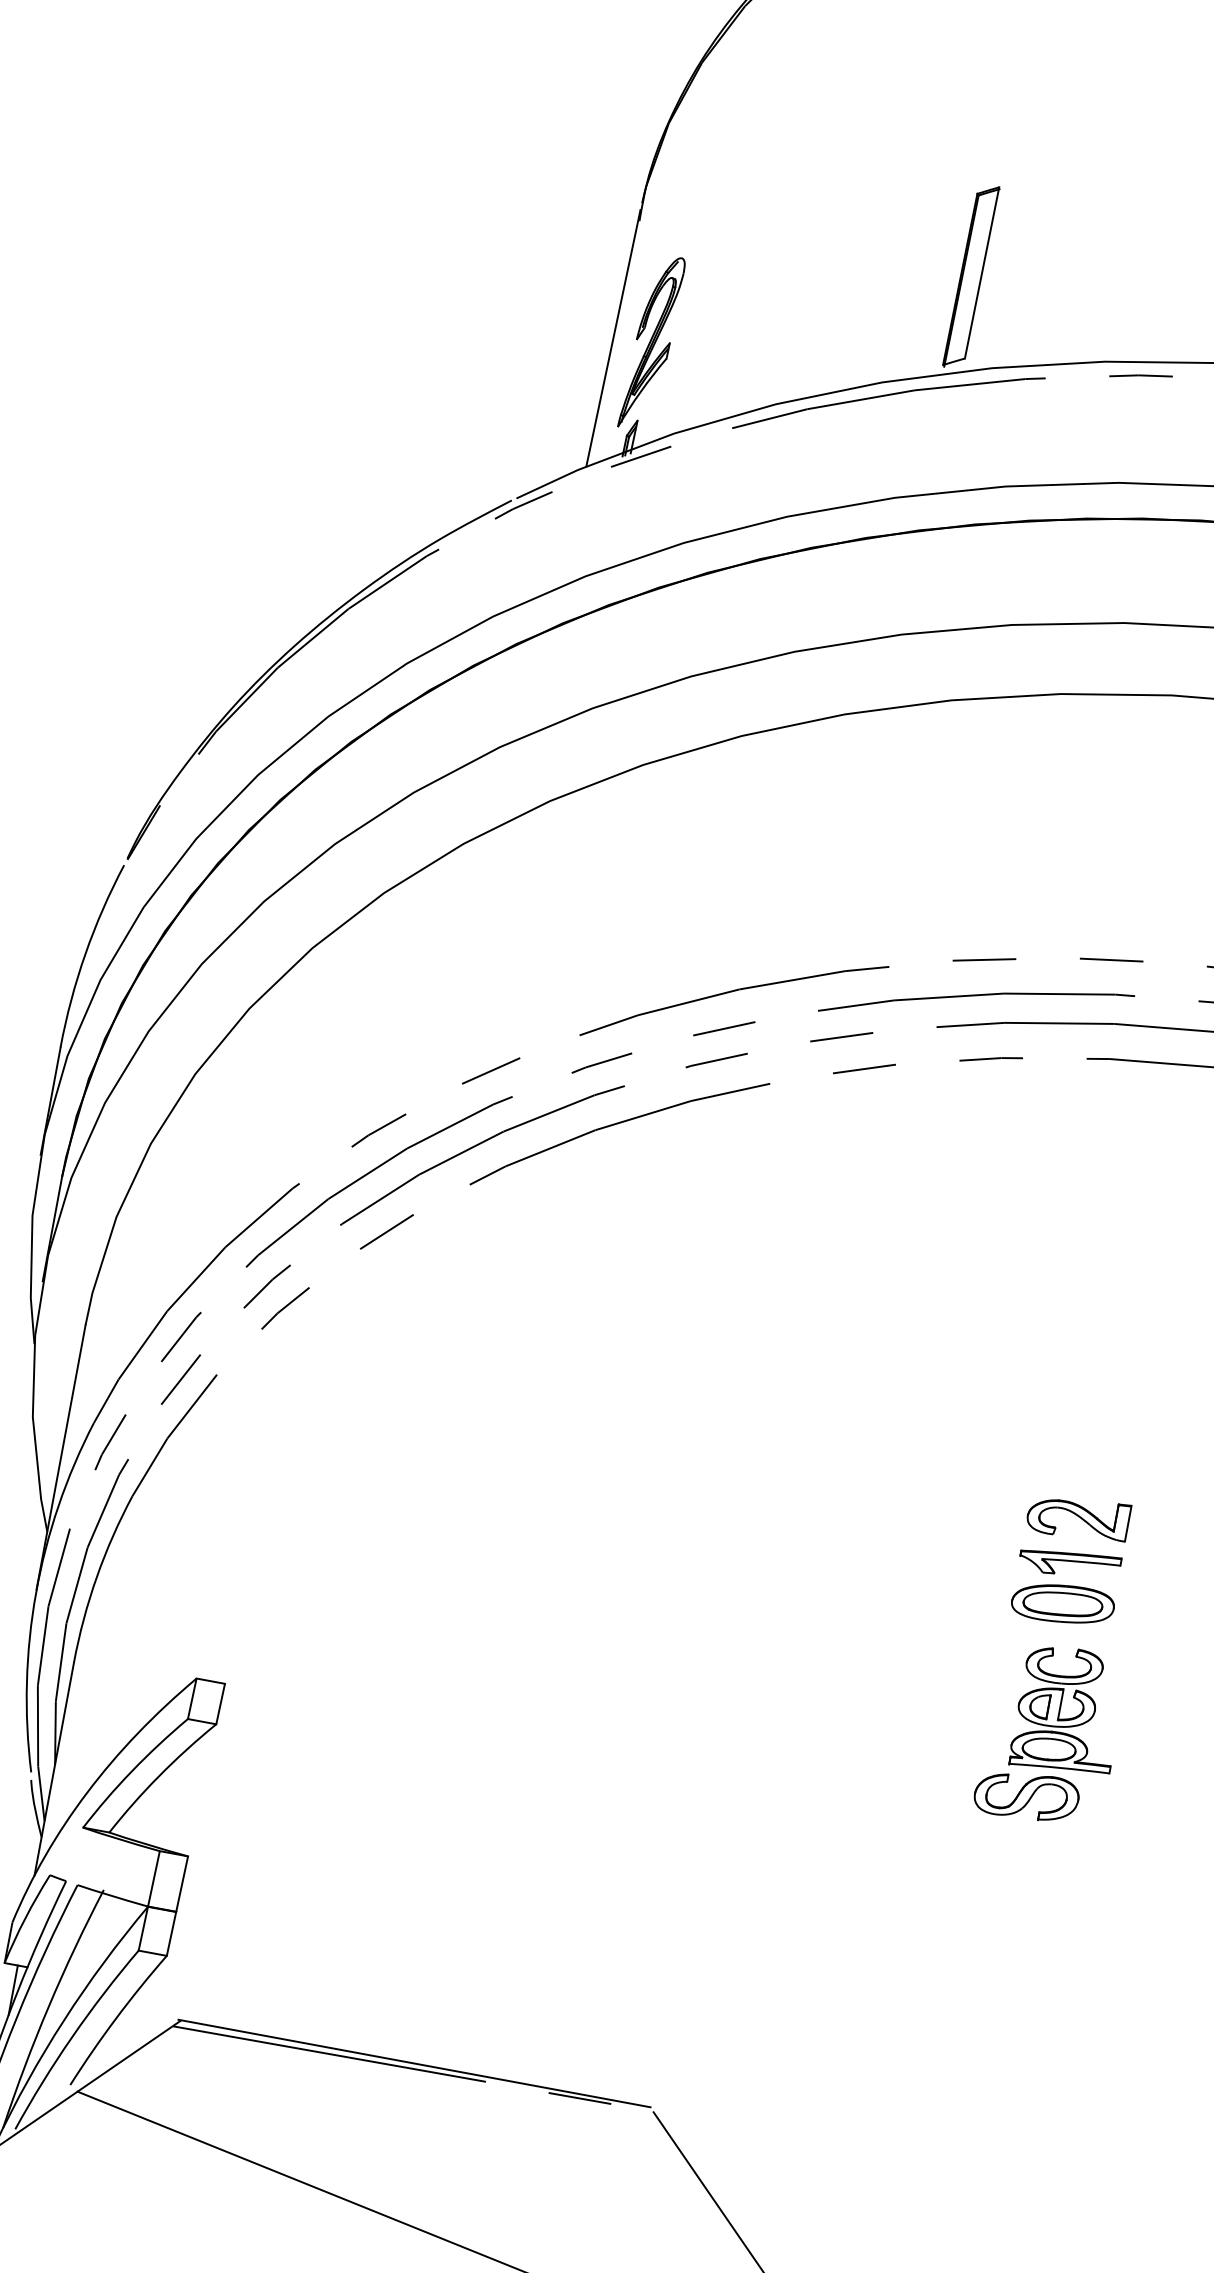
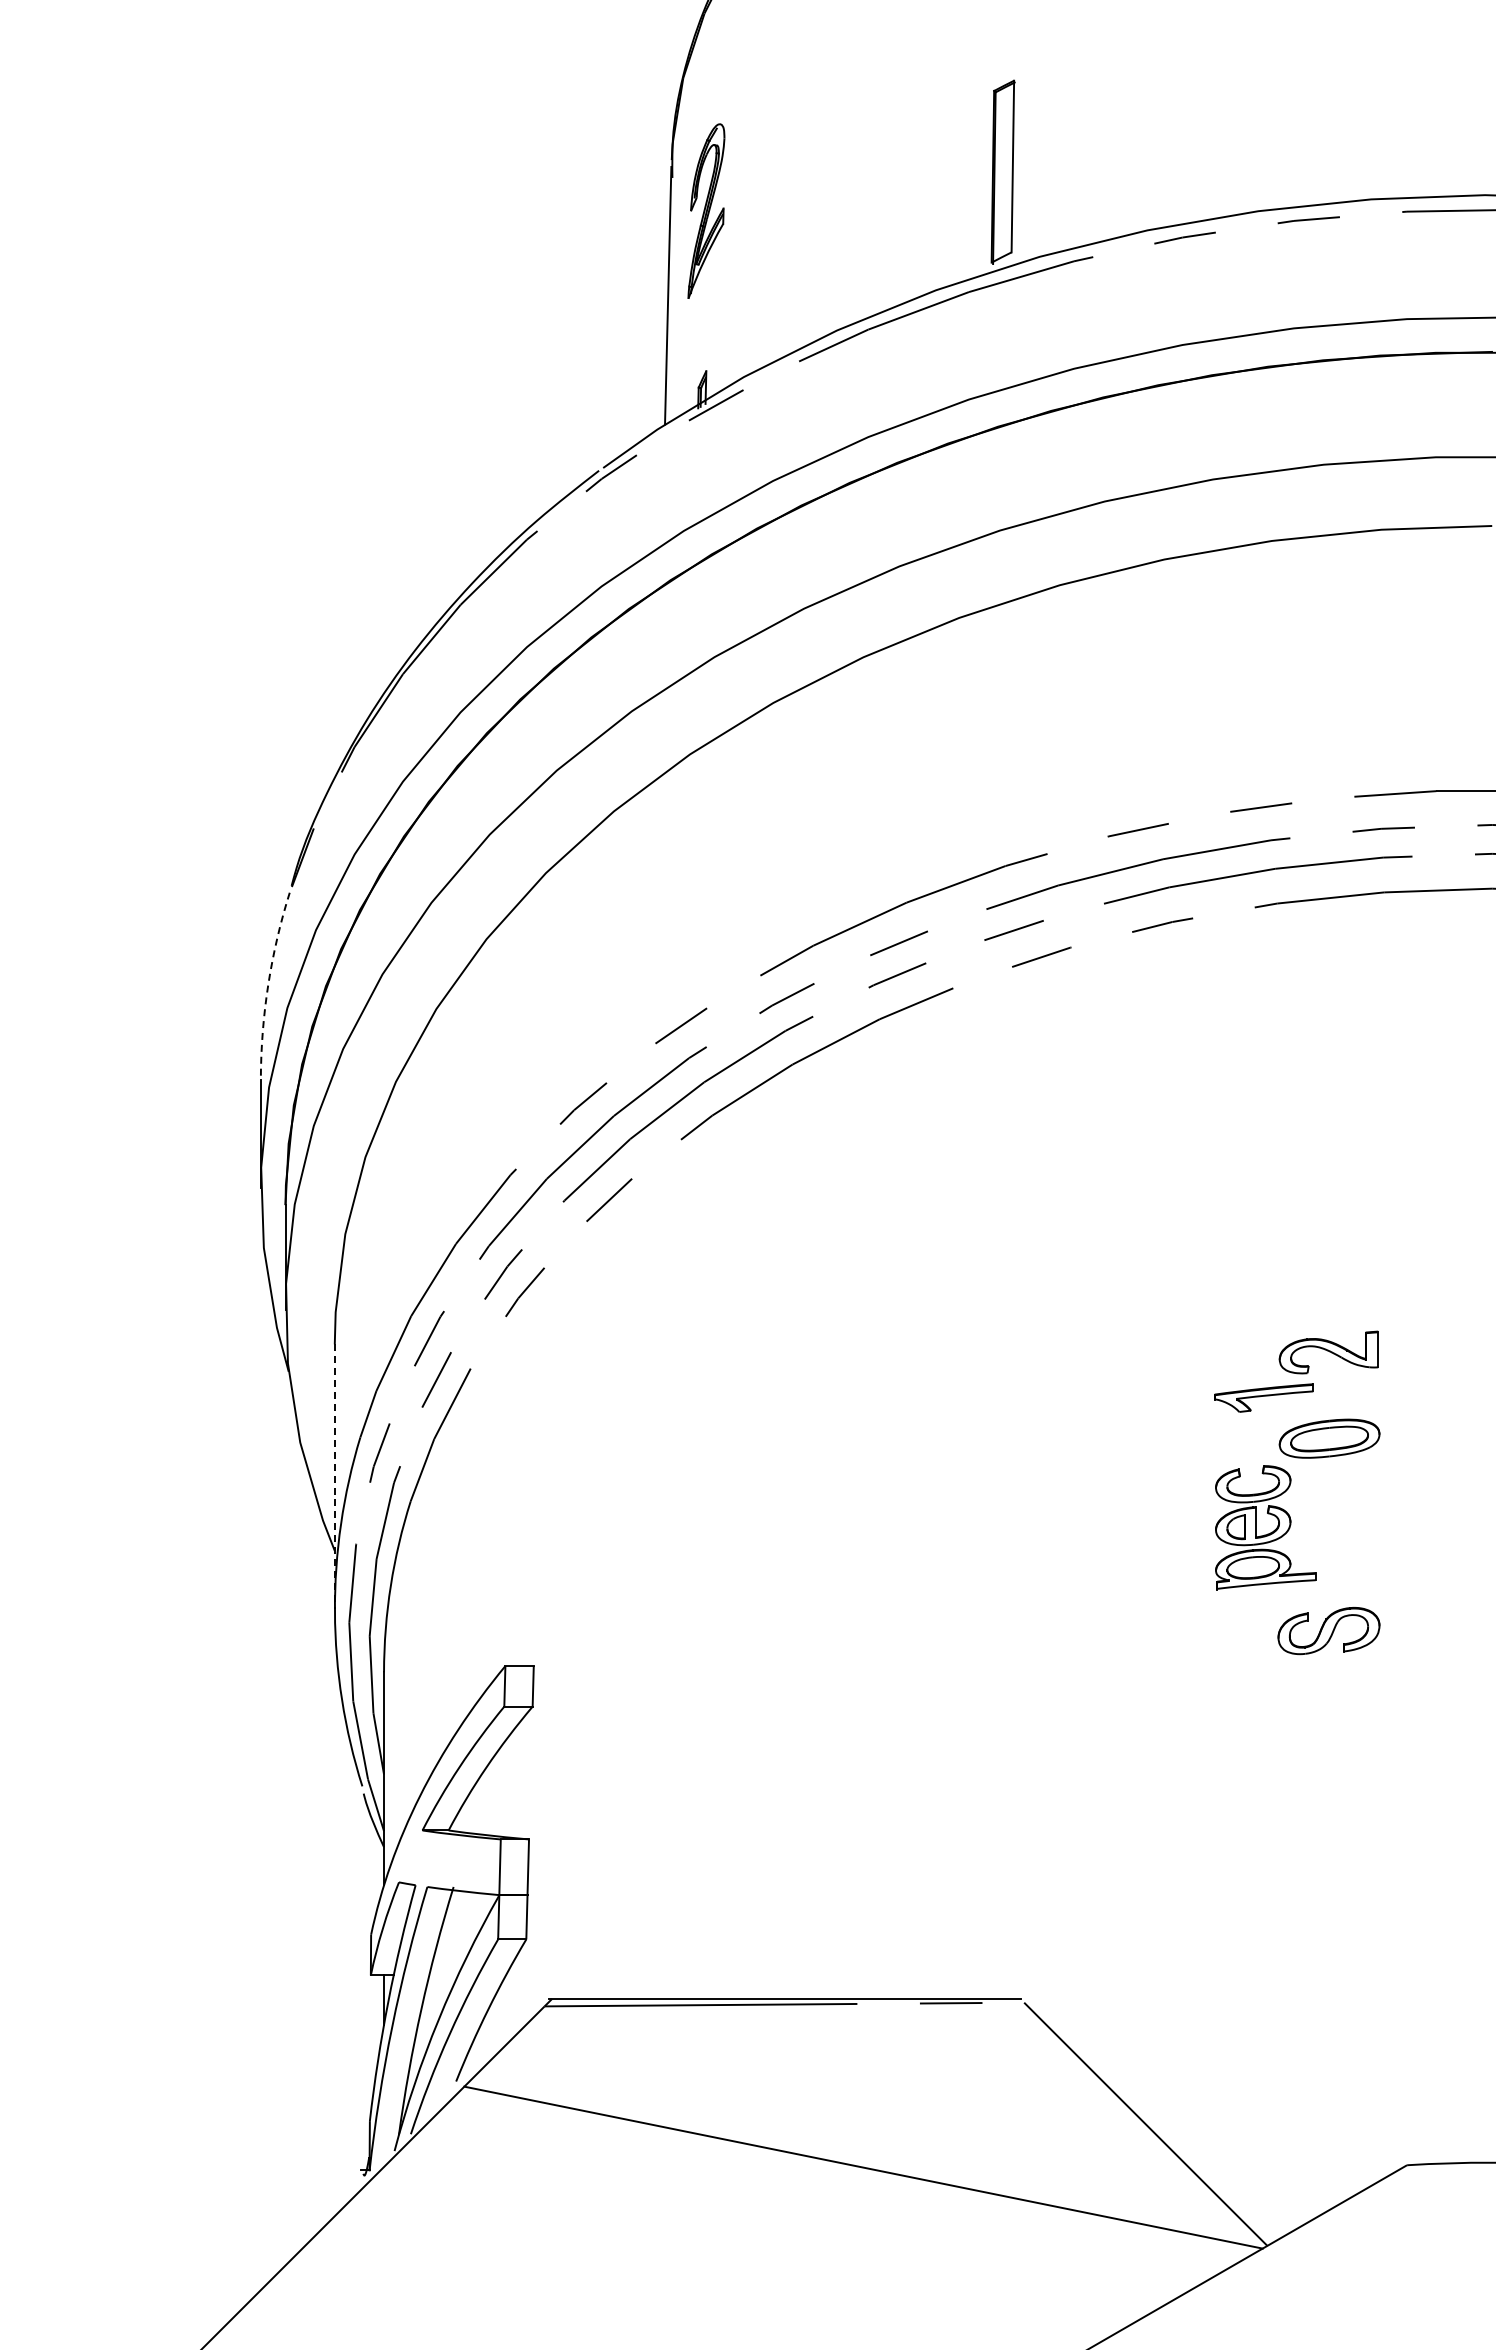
part: (652, 342) -> (706, 210), moved
arc: (85, 954) -> (268, 985), solid -> dashed
line: (60, 1457) -> (334, 1476), solid -> dashed
part: (1069, 1562) -> (1263, 1397), moved
part: (1069, 1717) -> (1267, 1533), moved

